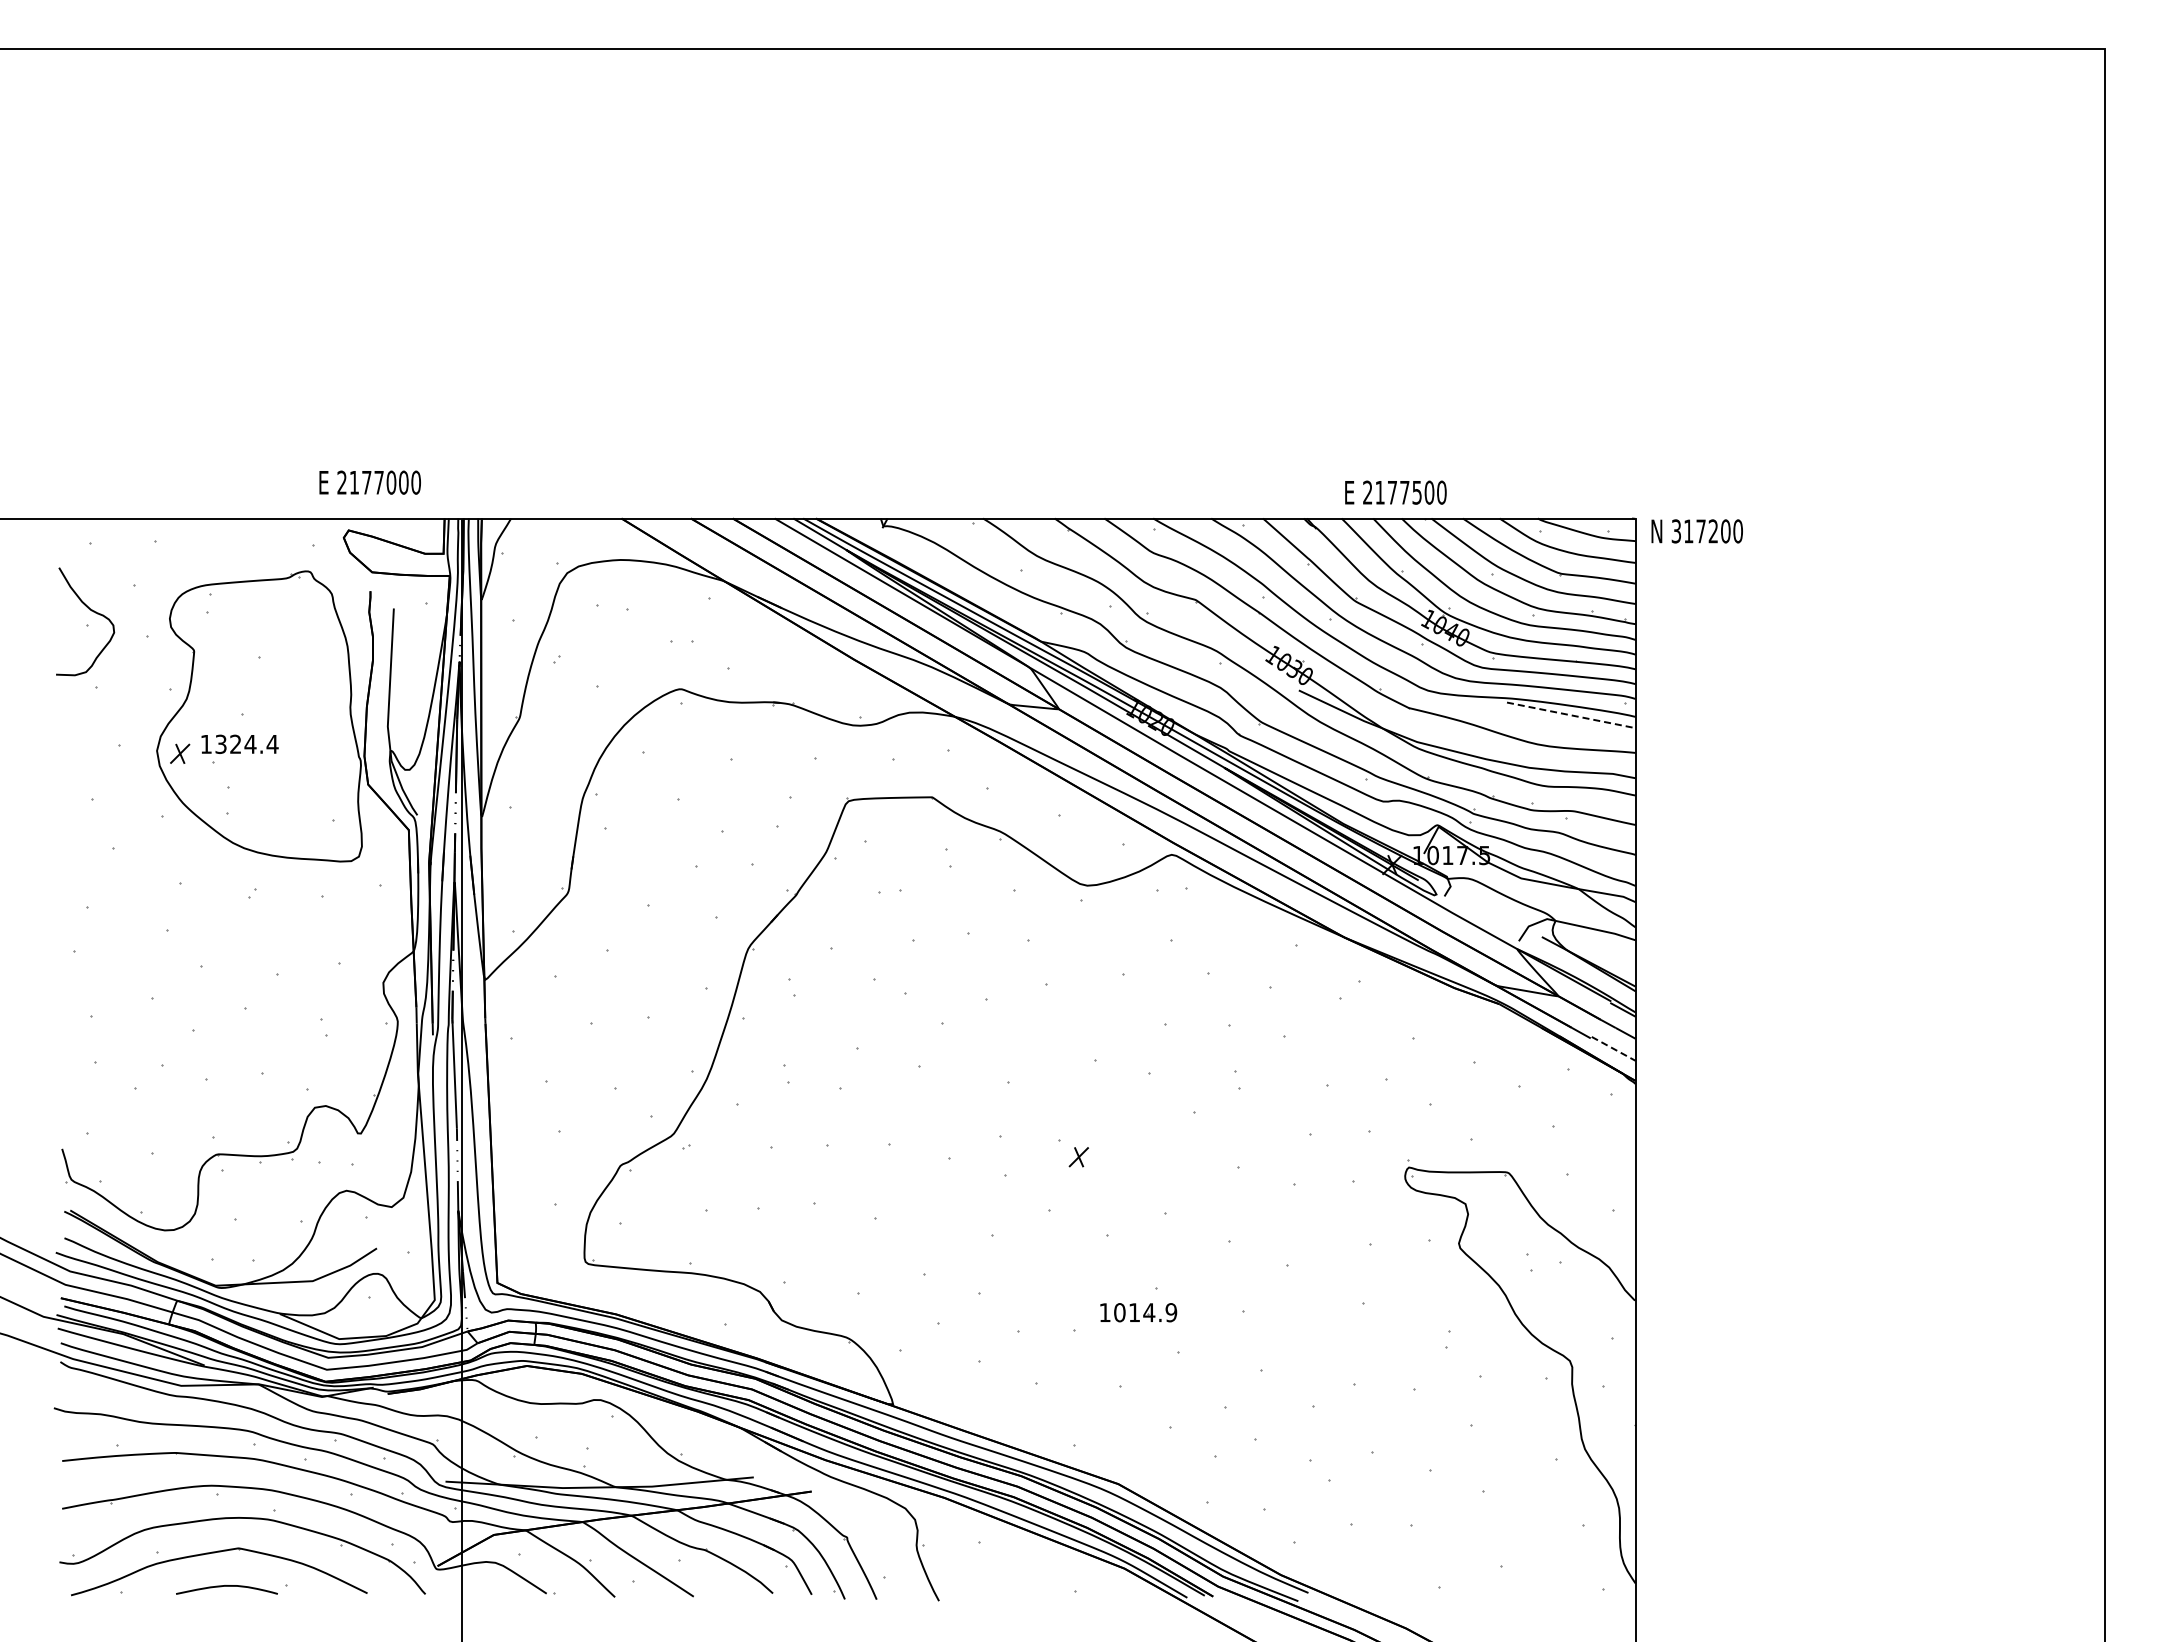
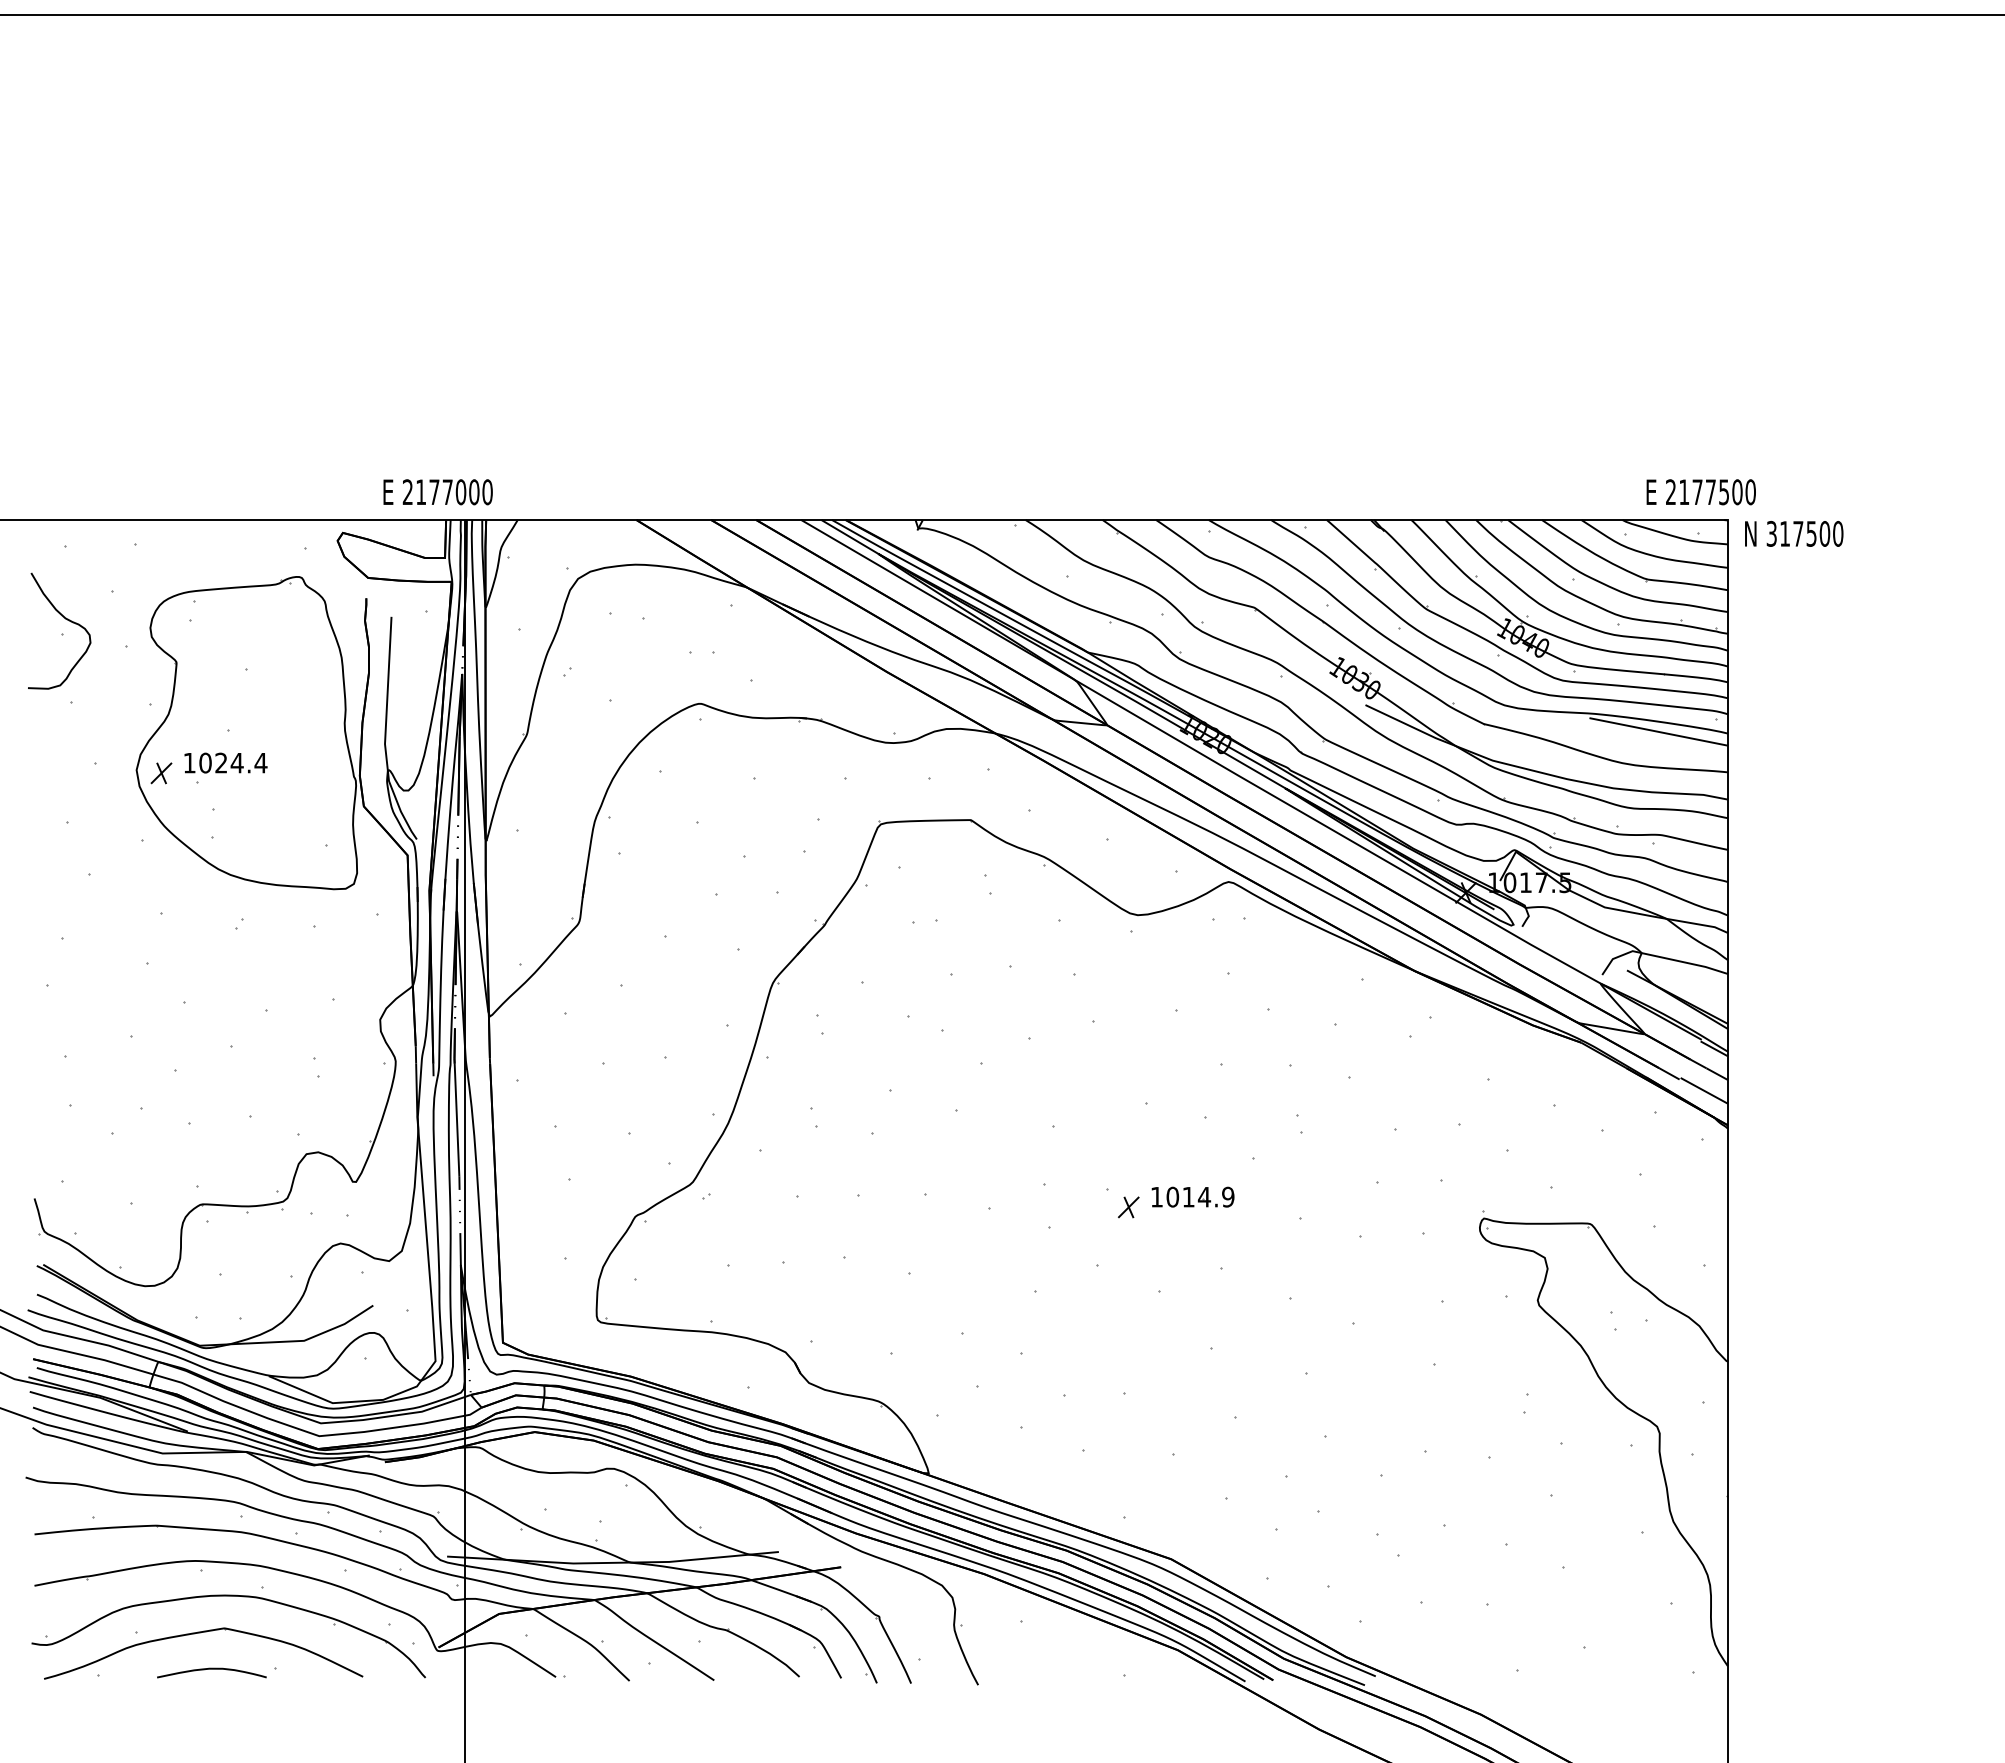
text: (369, 482) -> (437, 492), moved
text: (1395, 492) -> (1700, 492), moved
text: (1712, 531) -> (1810, 534), 317200 -> 317500
line: (1571, 715) -> (1658, 732), dashed -> solid
text: (220, 743) -> (204, 762), 1324.4 -> 1024.4
line: (1613, 1048) -> (1704, 1090), dashed -> solid
part: (1138, 1312) -> (1192, 1196), moved

